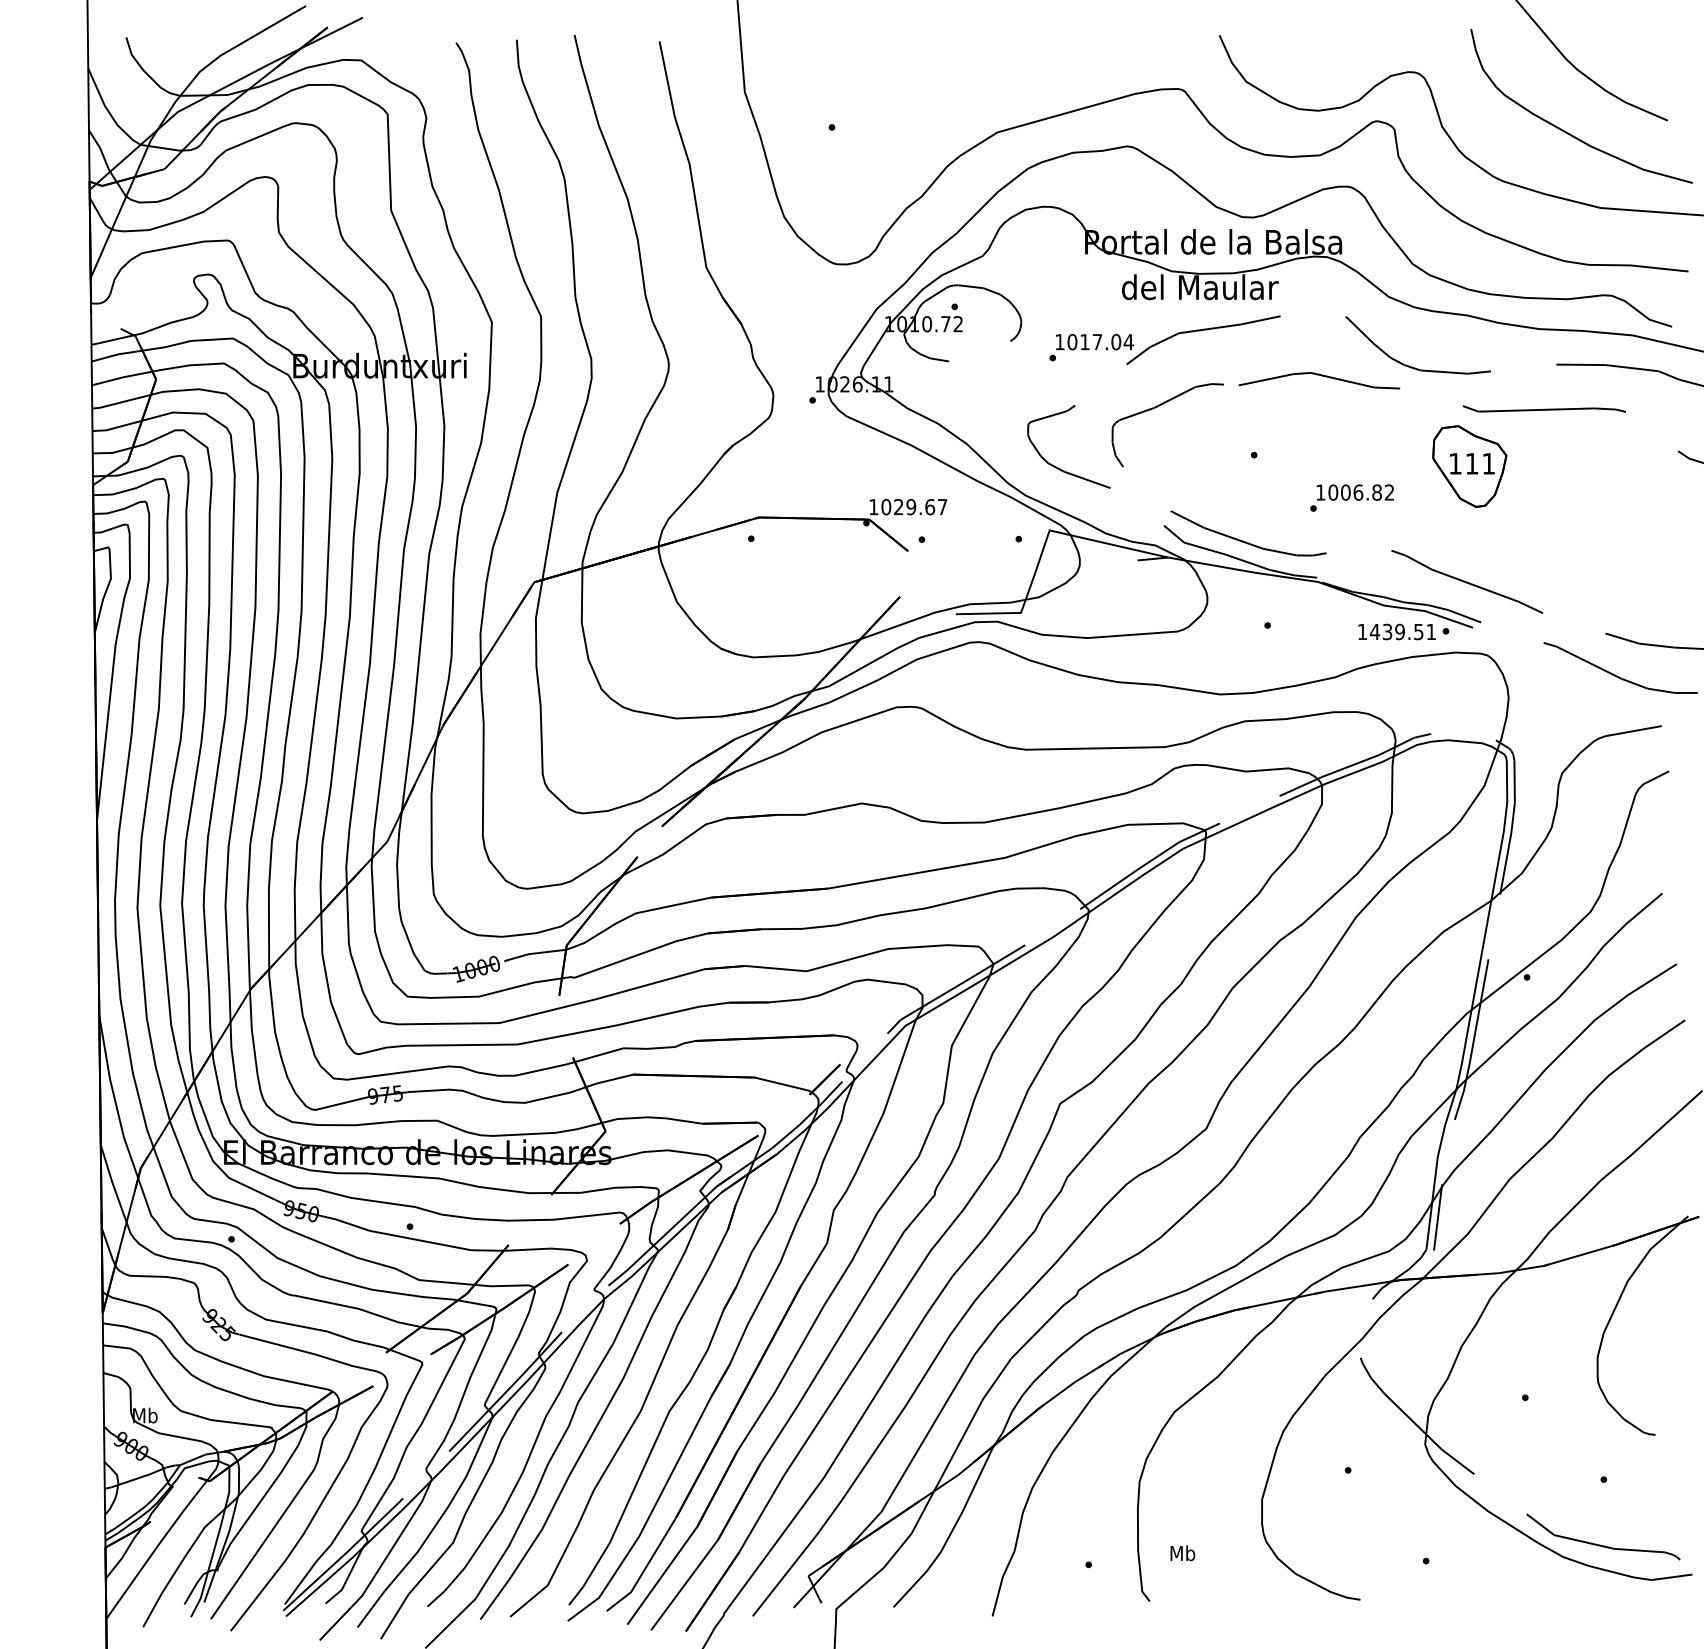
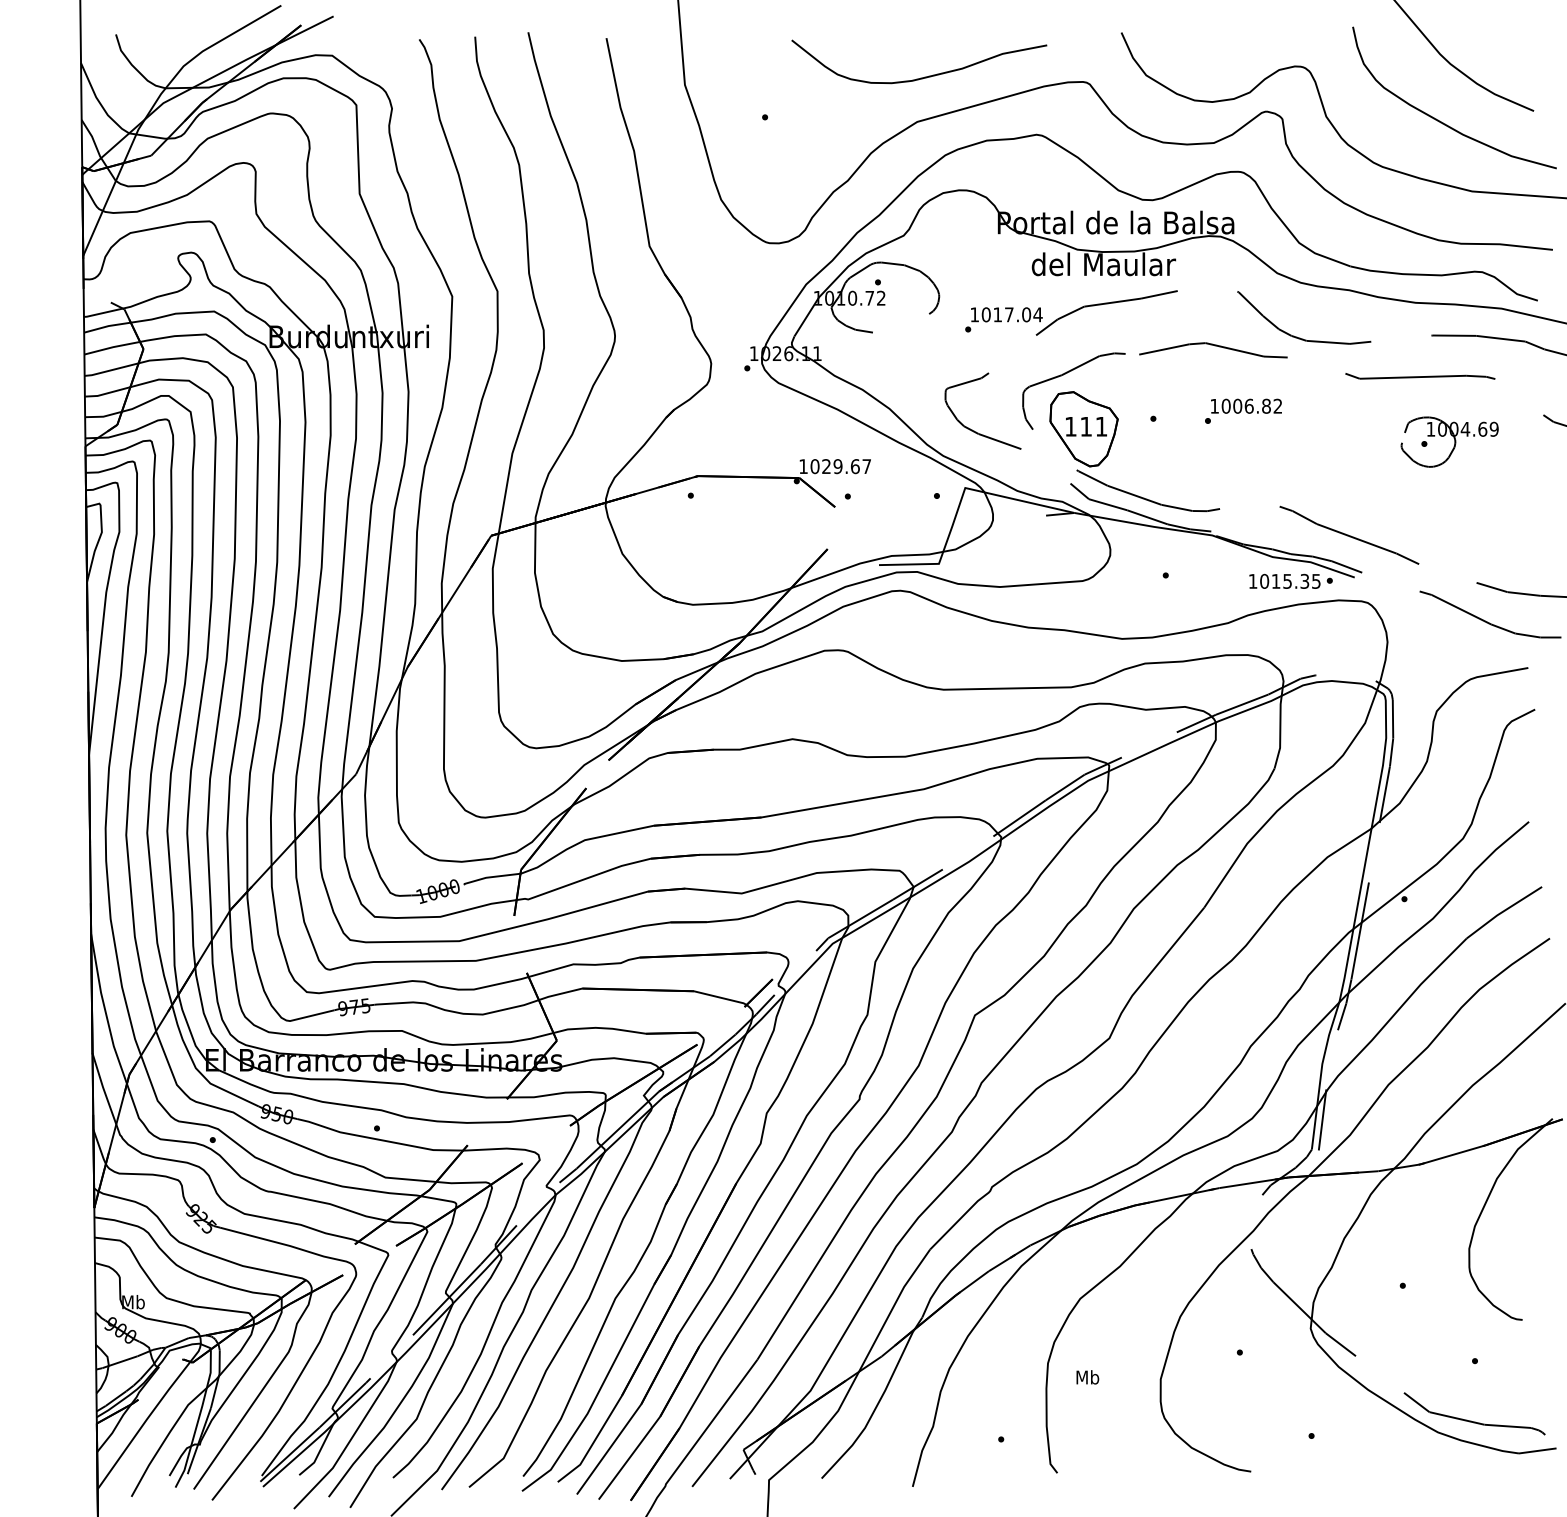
curve: (1004, 83) -> (923, 76), added
part: (1469, 466) -> (1083, 429), moved
part: (1576, 480) -> (1449, 442), added
text: (1351, 497) -> (1242, 410), moved
text: (1402, 631) -> (1289, 580), 1439.51 -> 1015.35
text: (1182, 1553) -> (1087, 1377), moved

